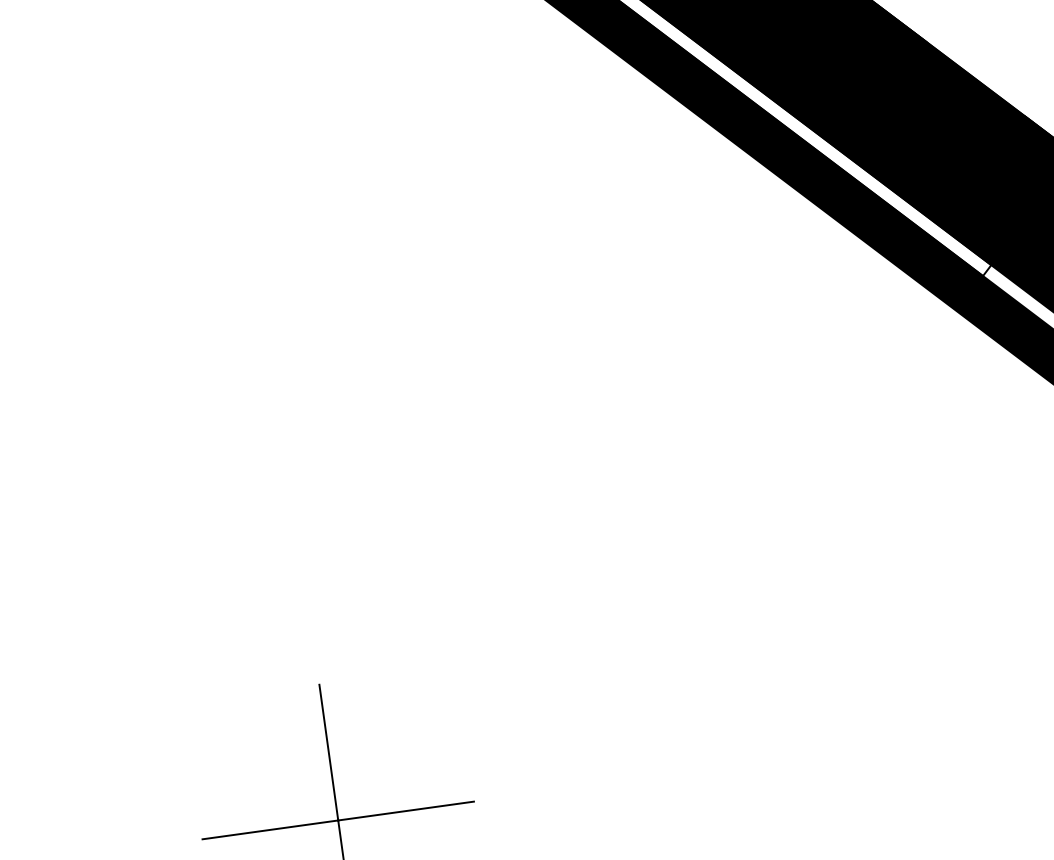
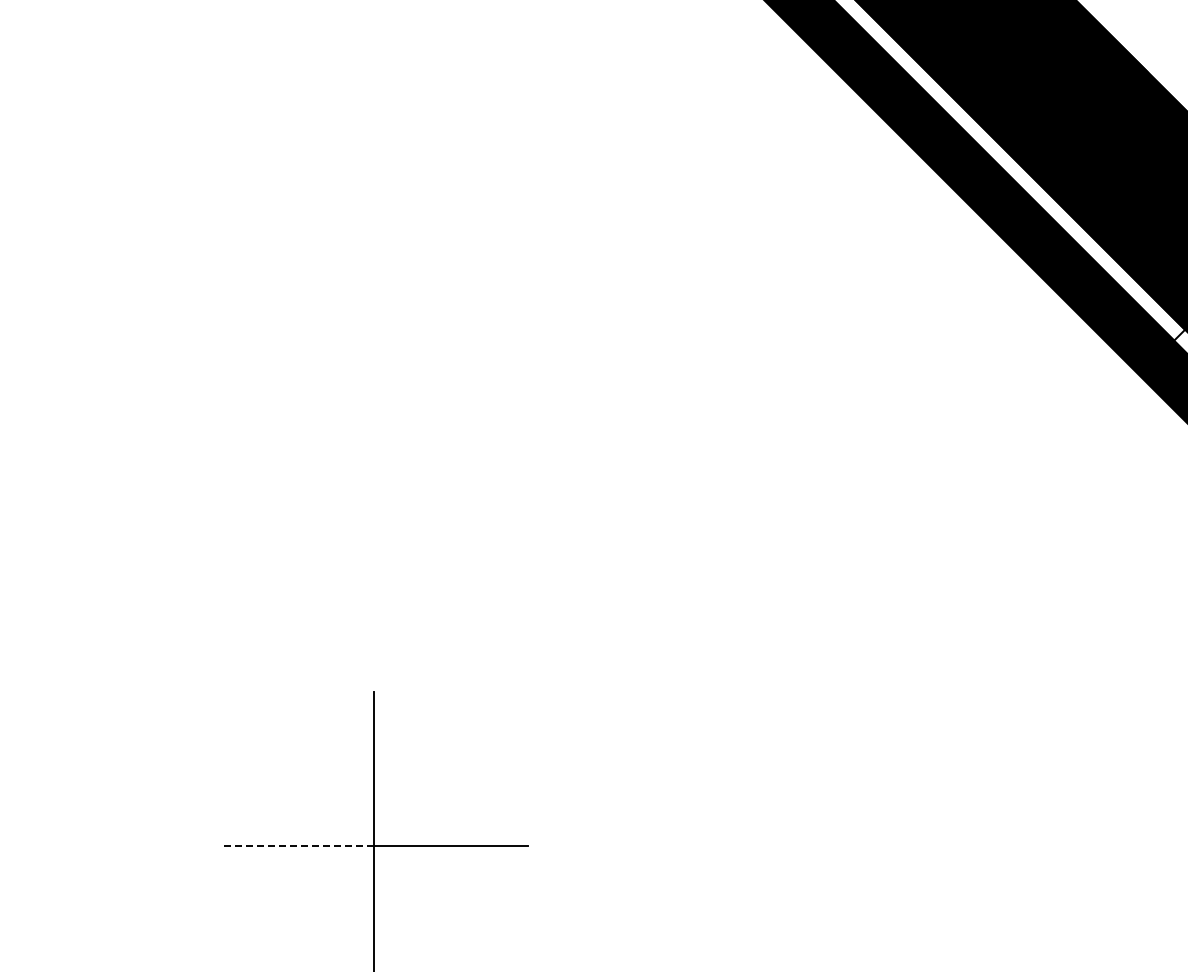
line: (270, 830) -> (297, 846), solid -> dashed

